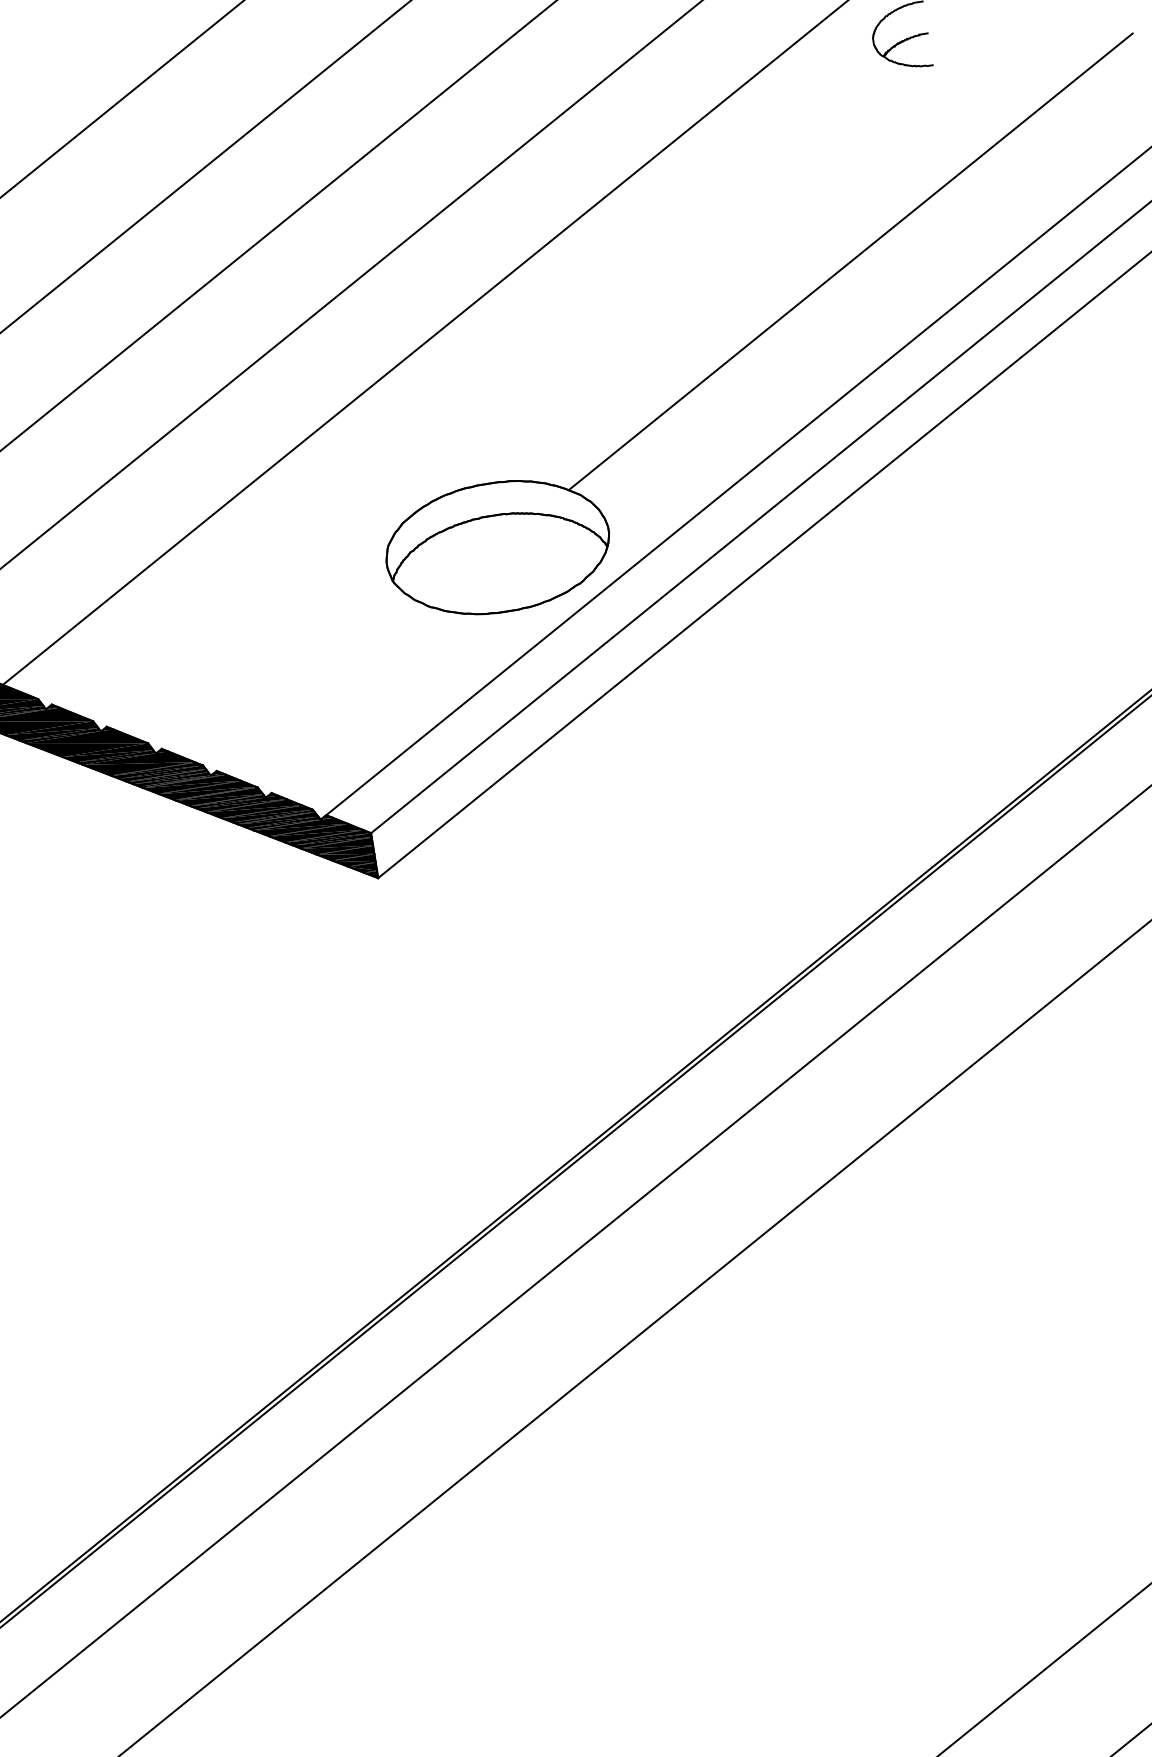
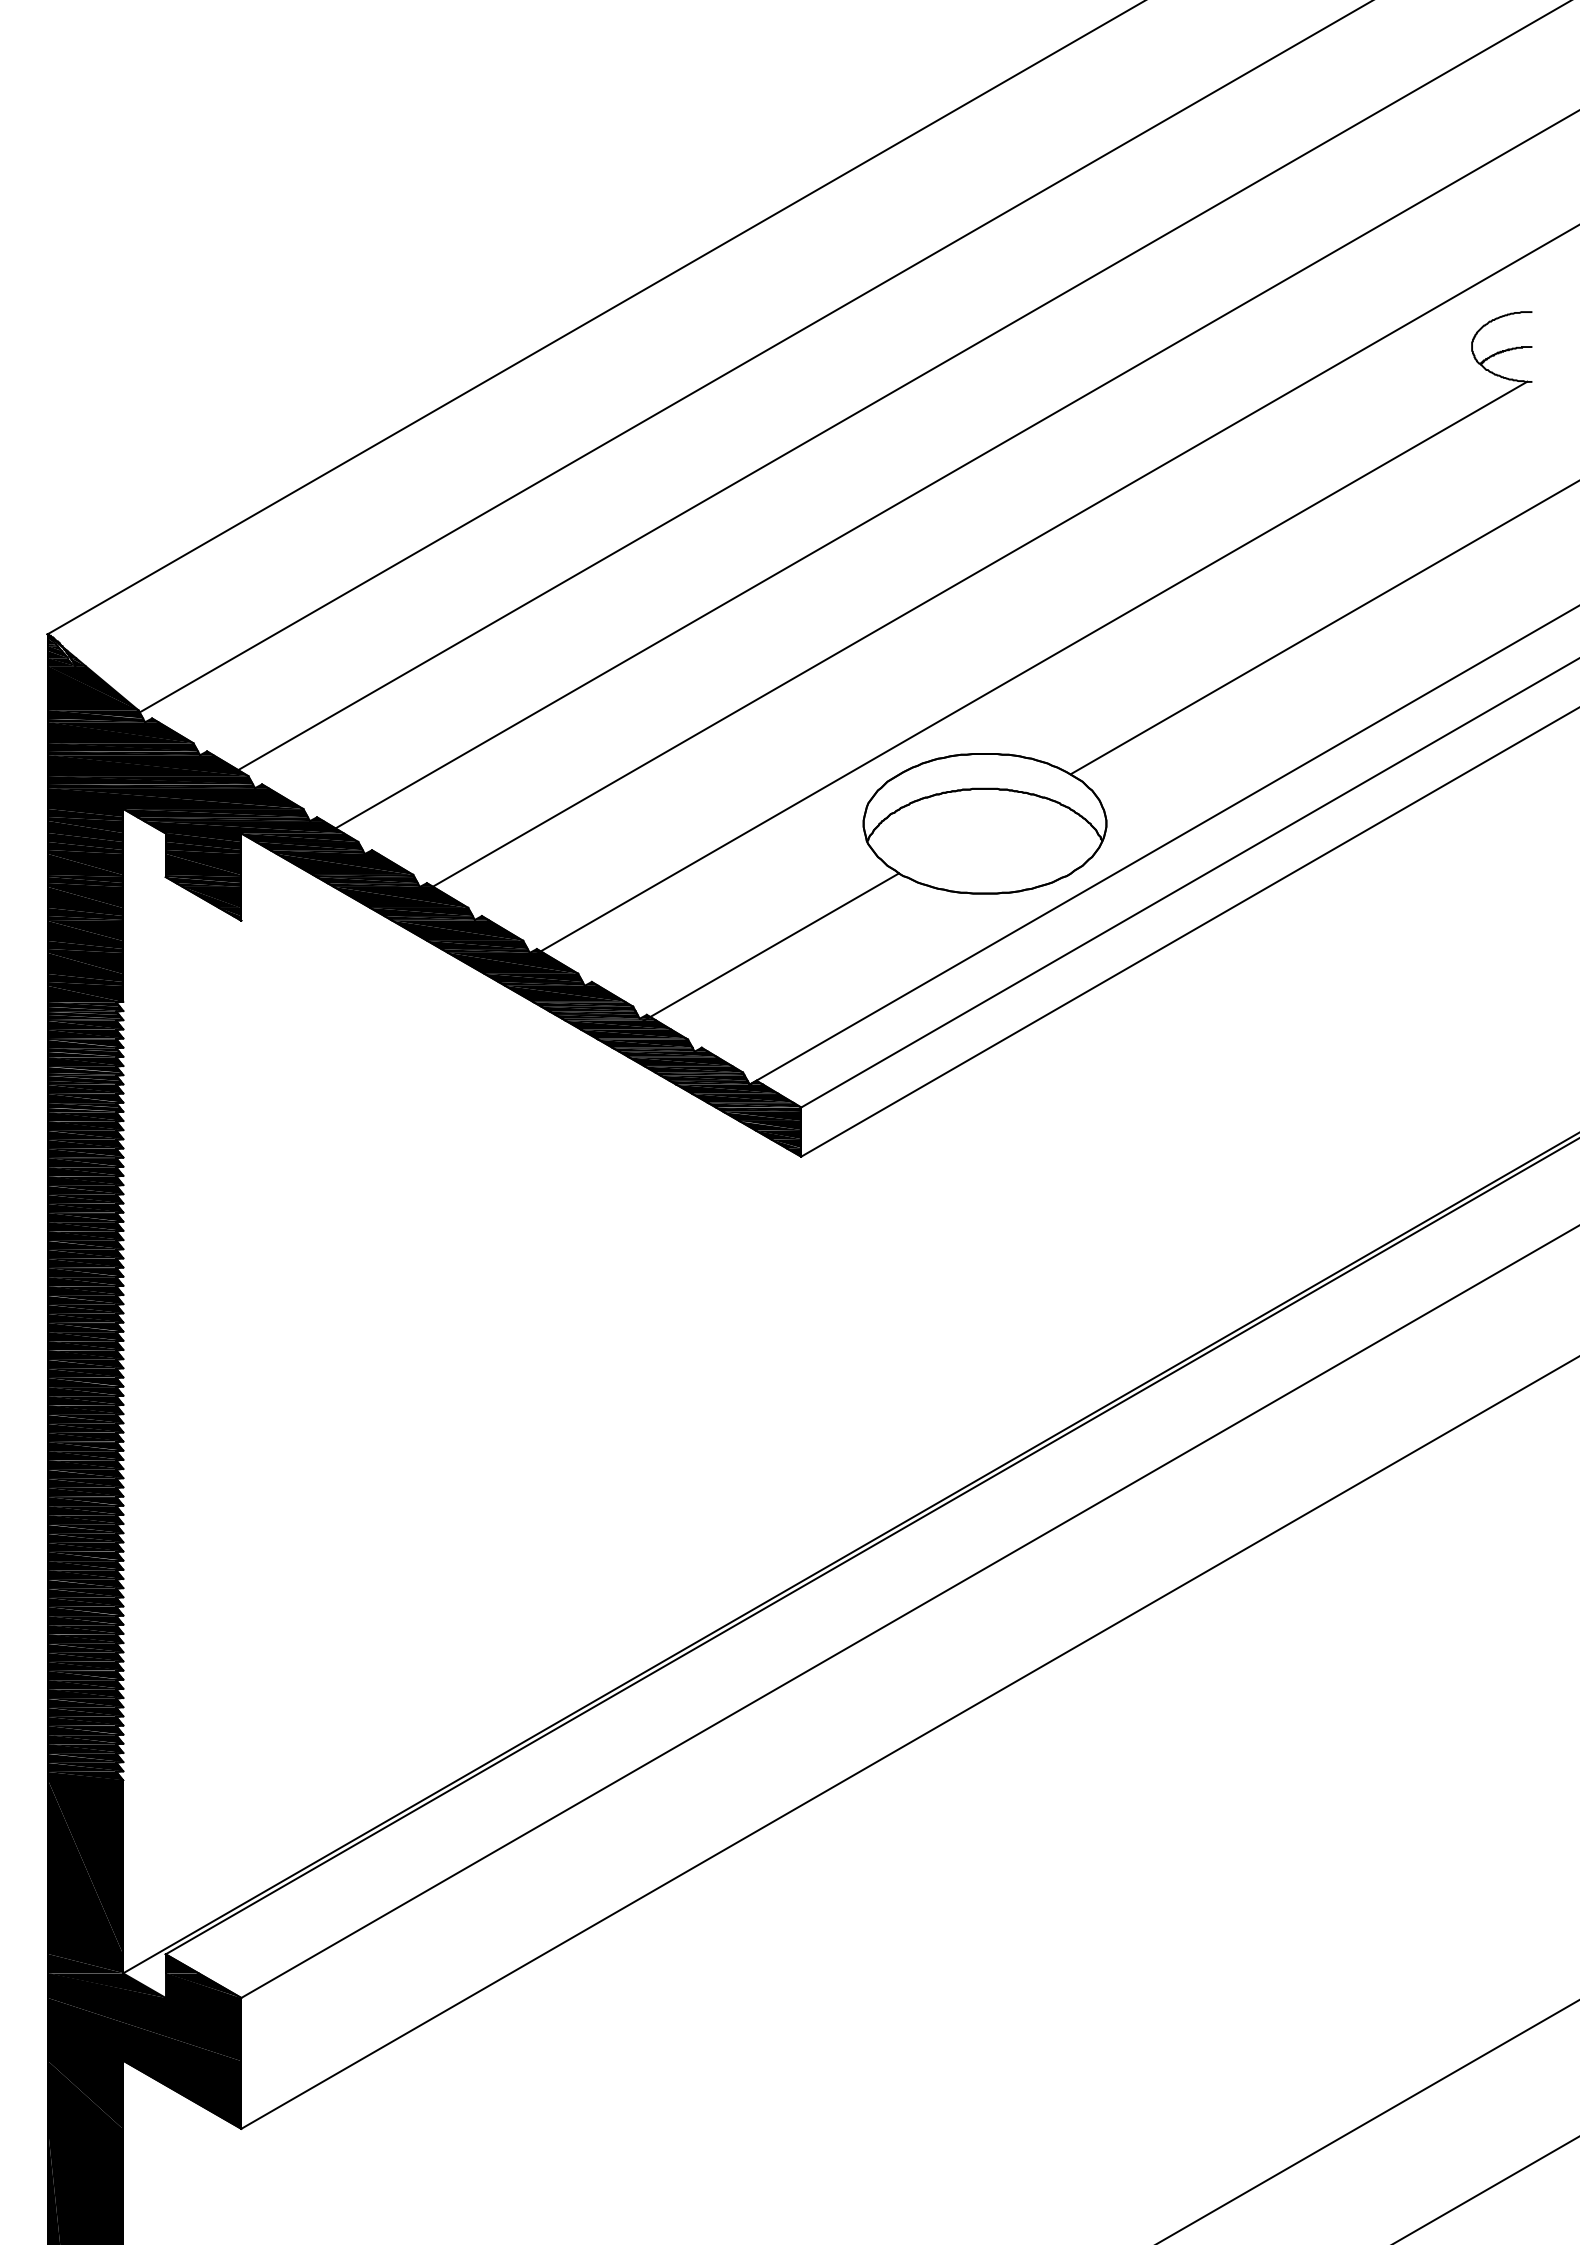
line: (515, 400) -> (1028, 669), added
line: (319, 691) -> (770, 947), added

